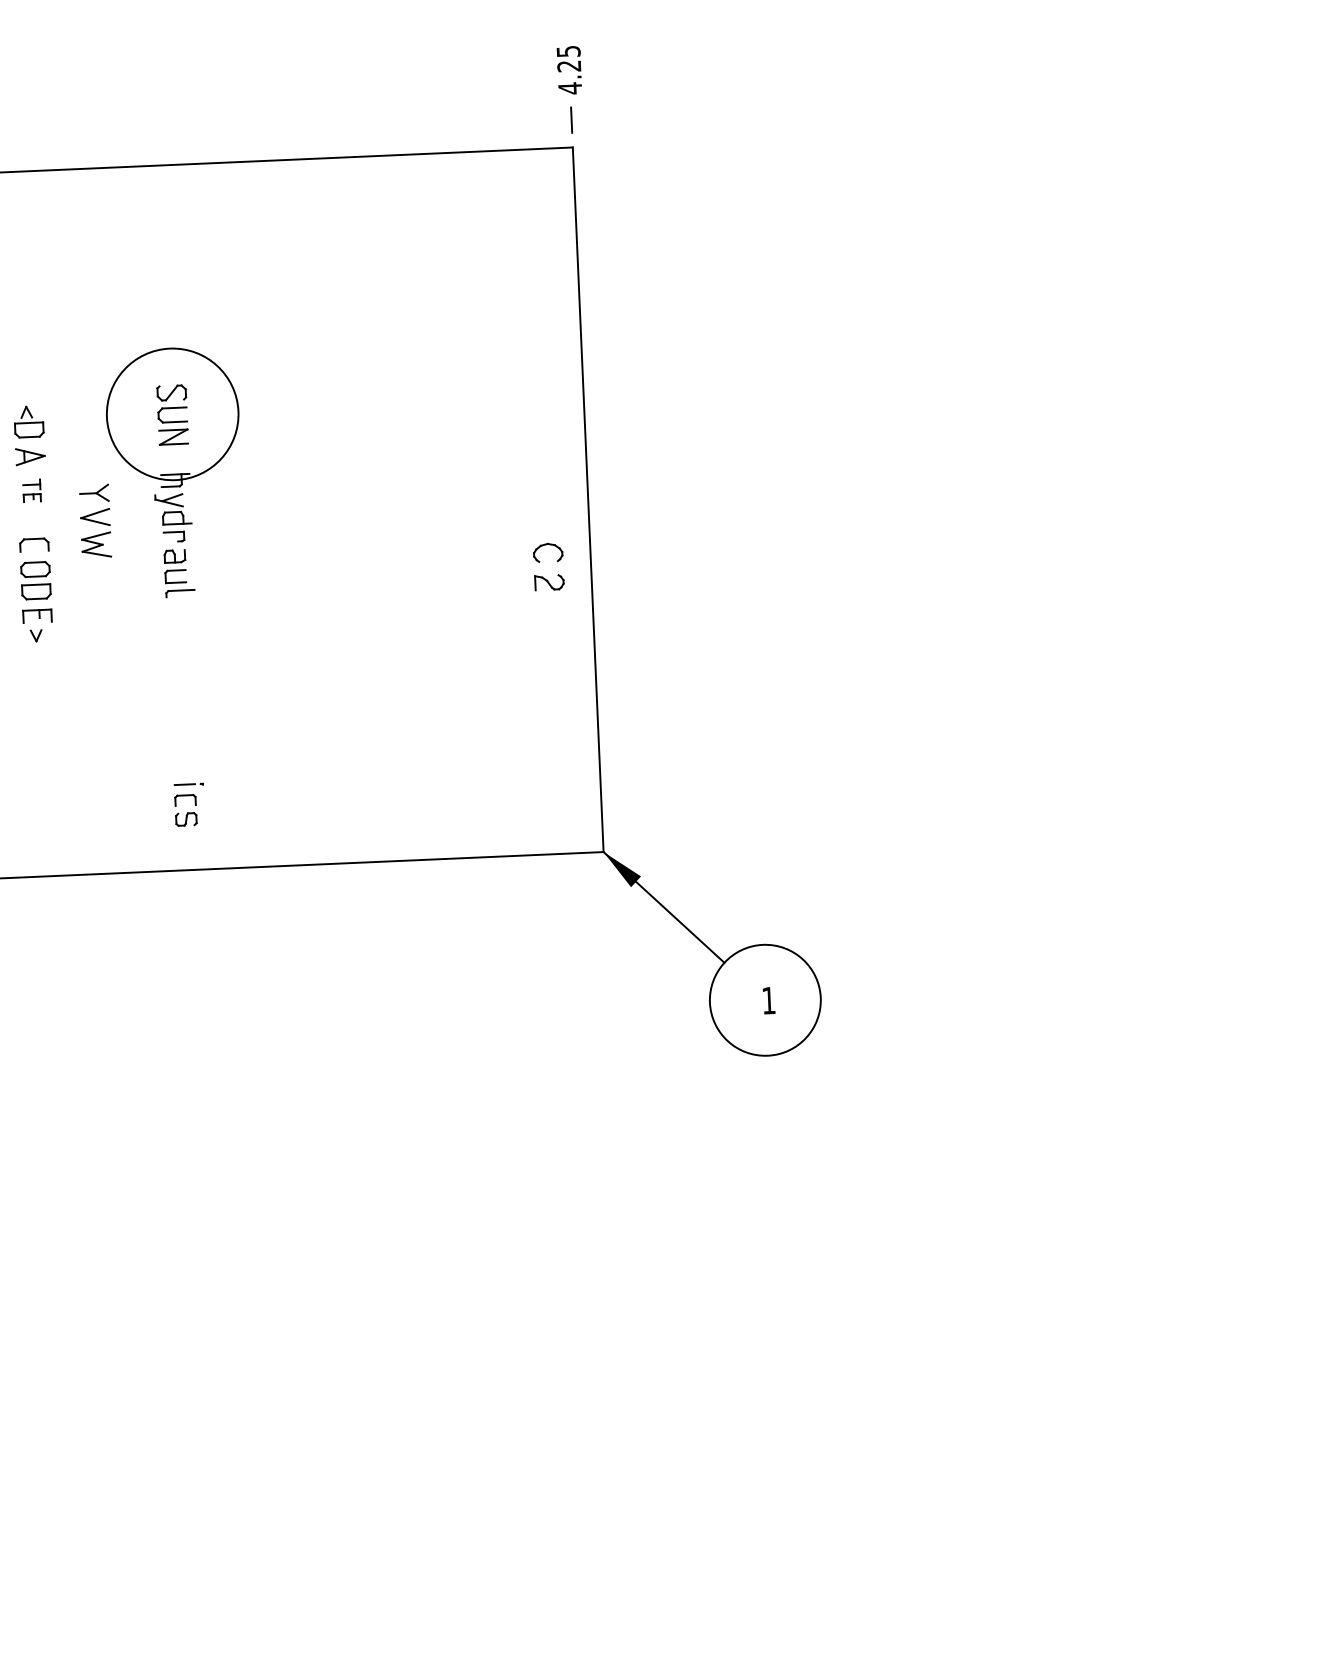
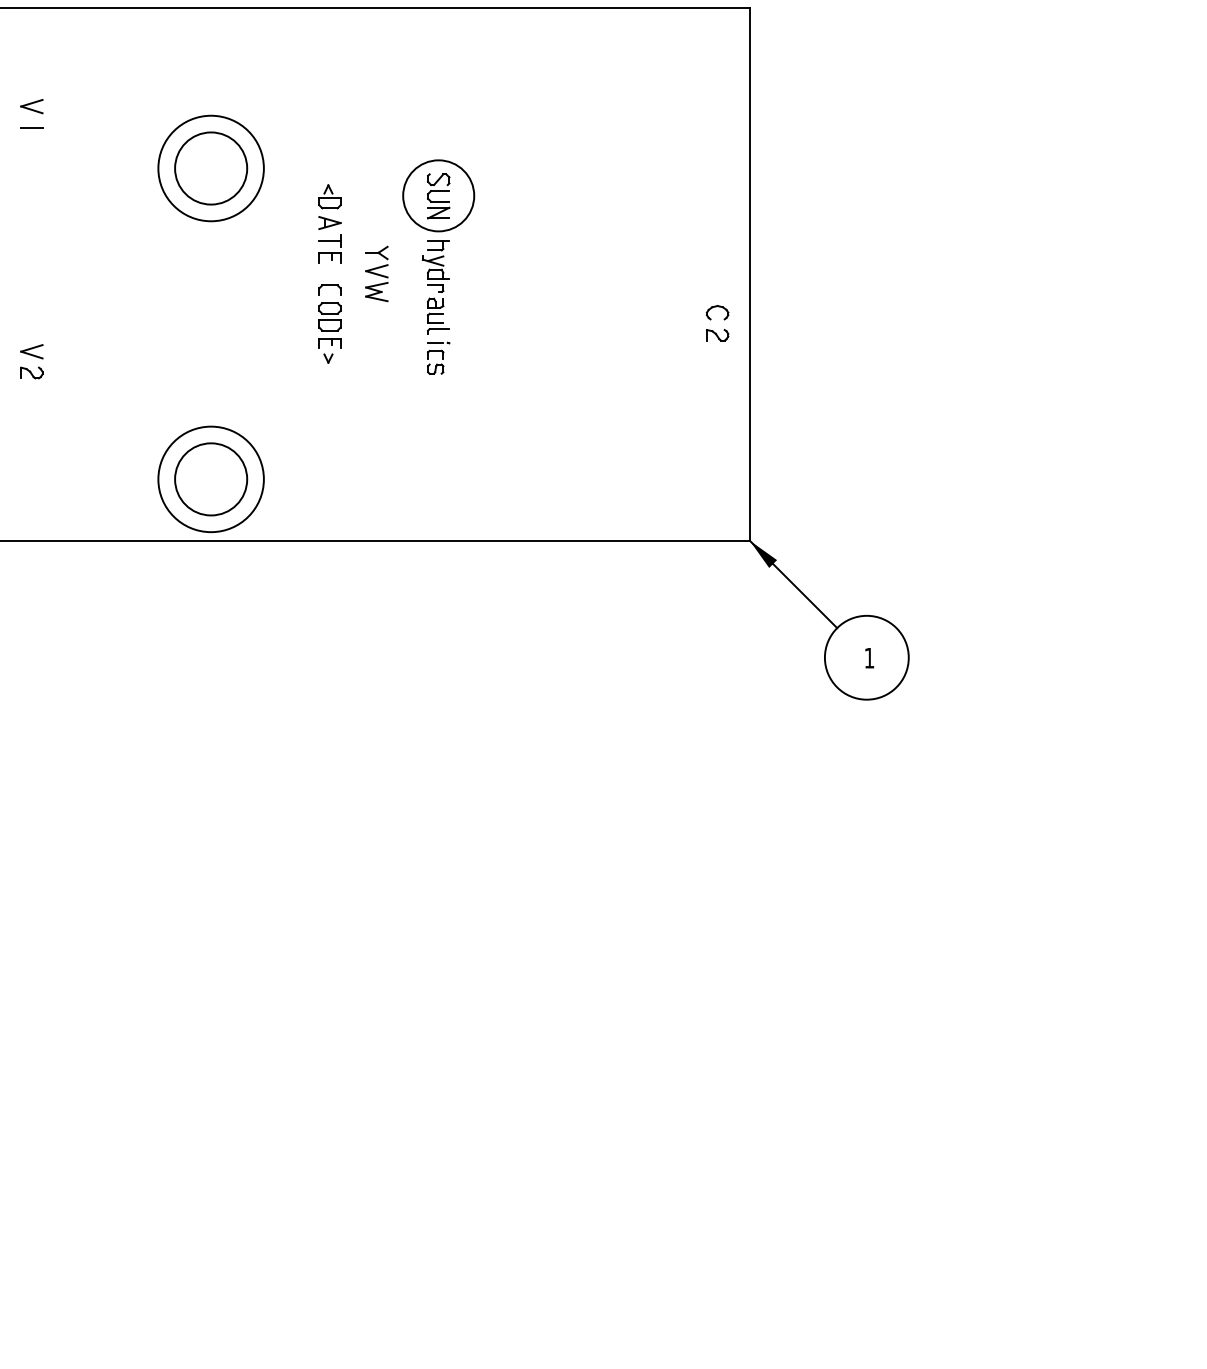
circle: (172, 413) -> (438, 195), size x0.71
part: (31, 490) -> (329, 248), size x1.67
part: (189, 803) -> (438, 357), moved

